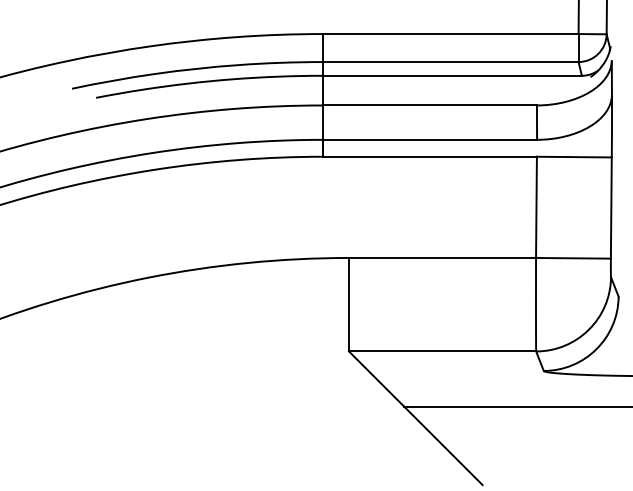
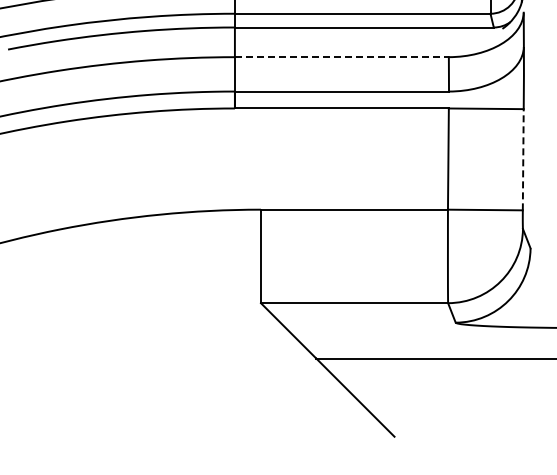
line: (429, 105) -> (341, 57), solid -> dashed
line: (611, 208) -> (523, 160), solid -> dashed

